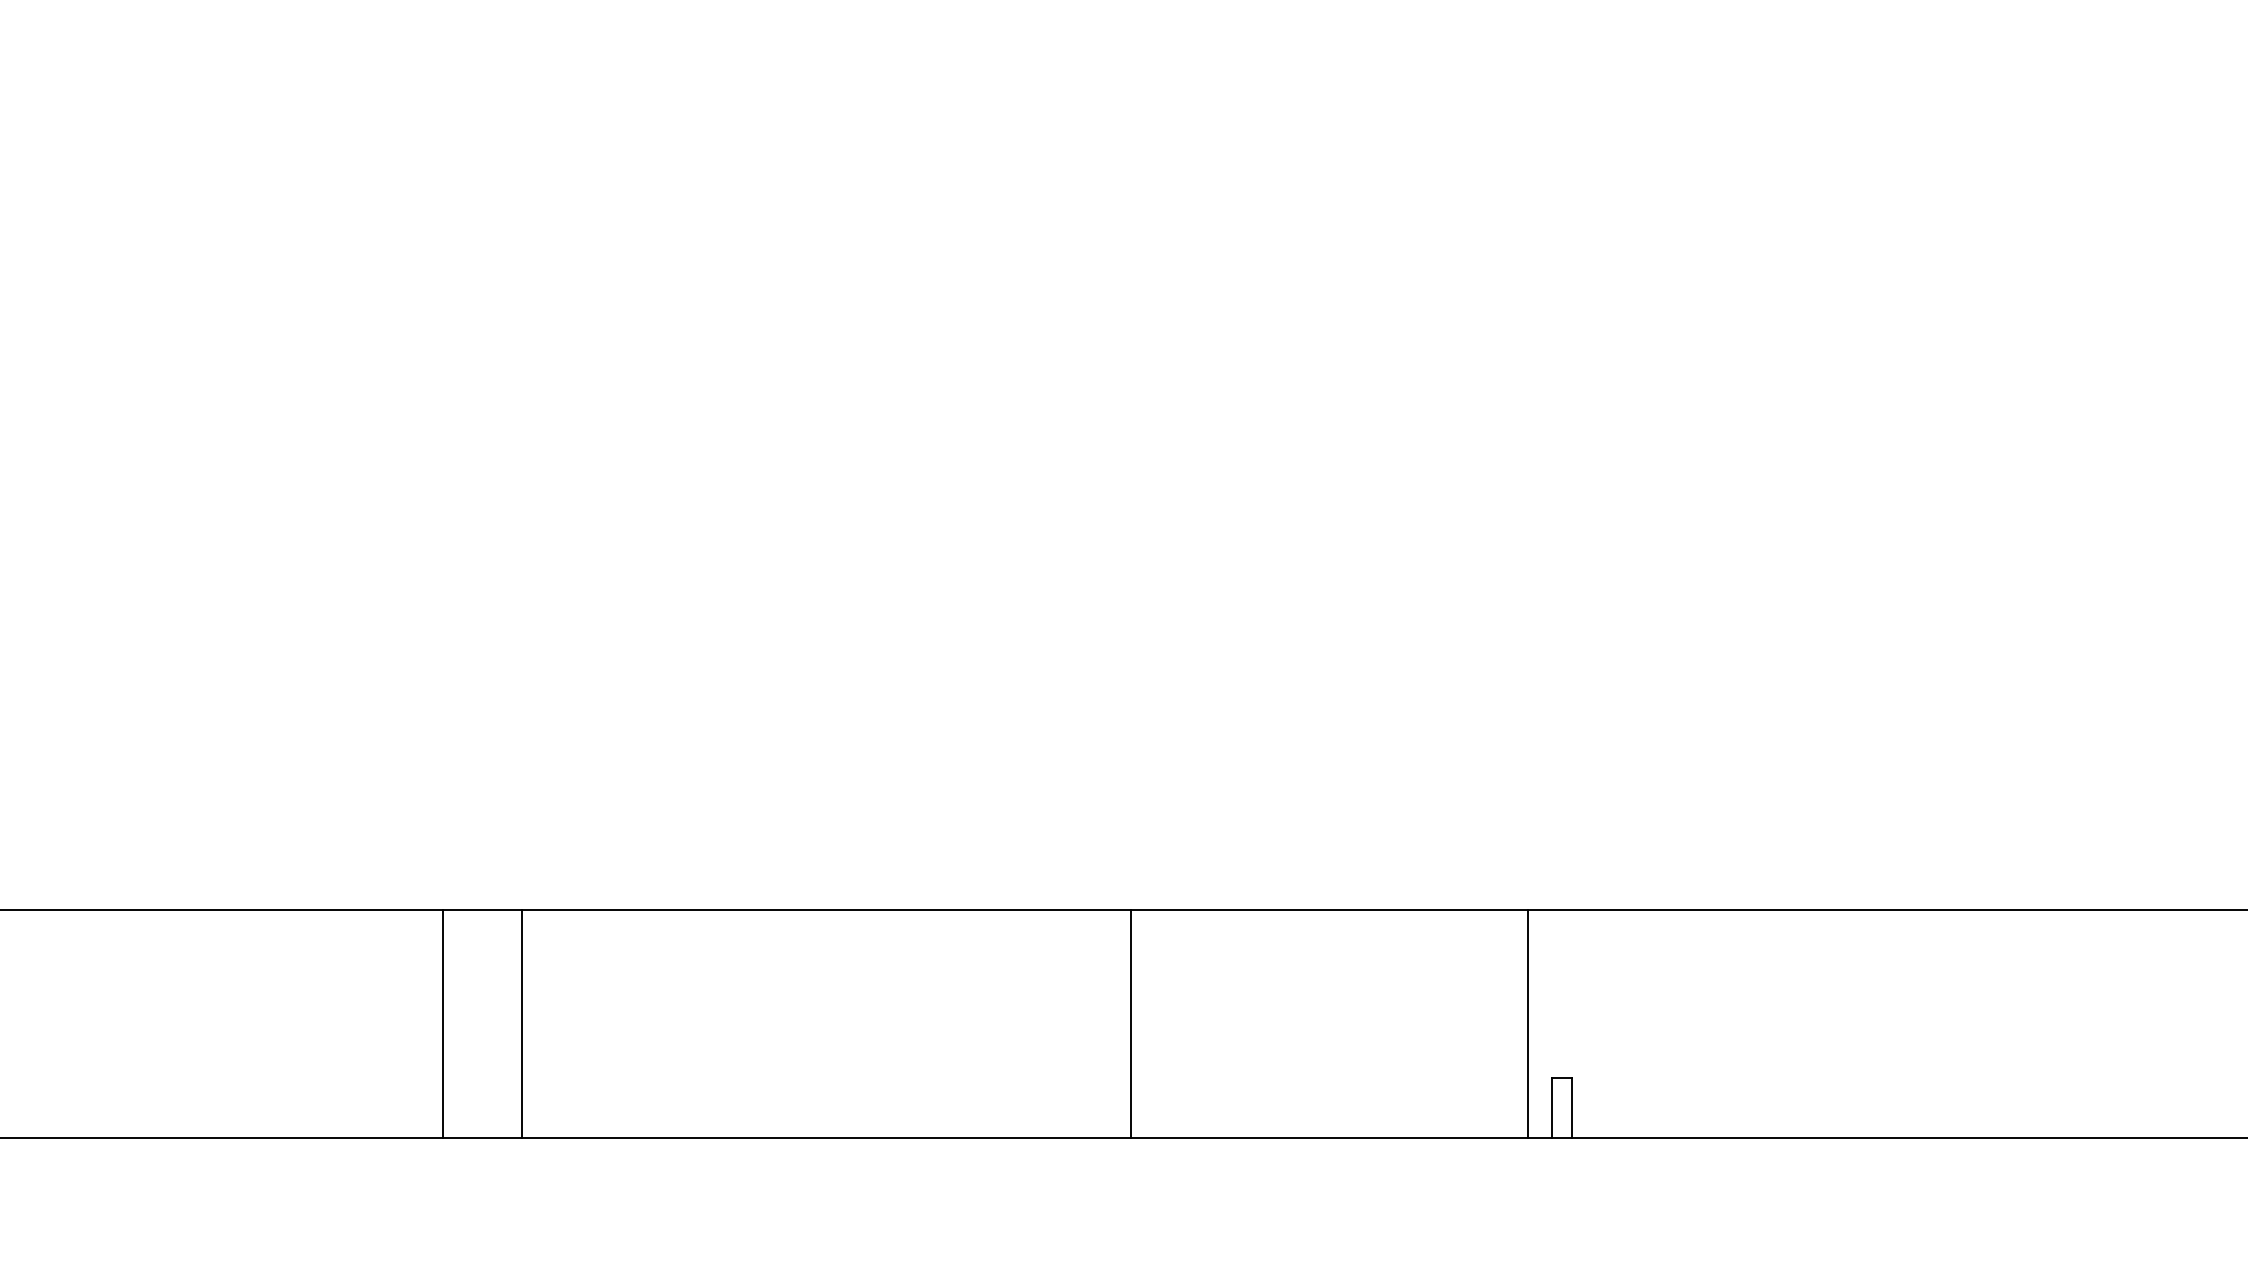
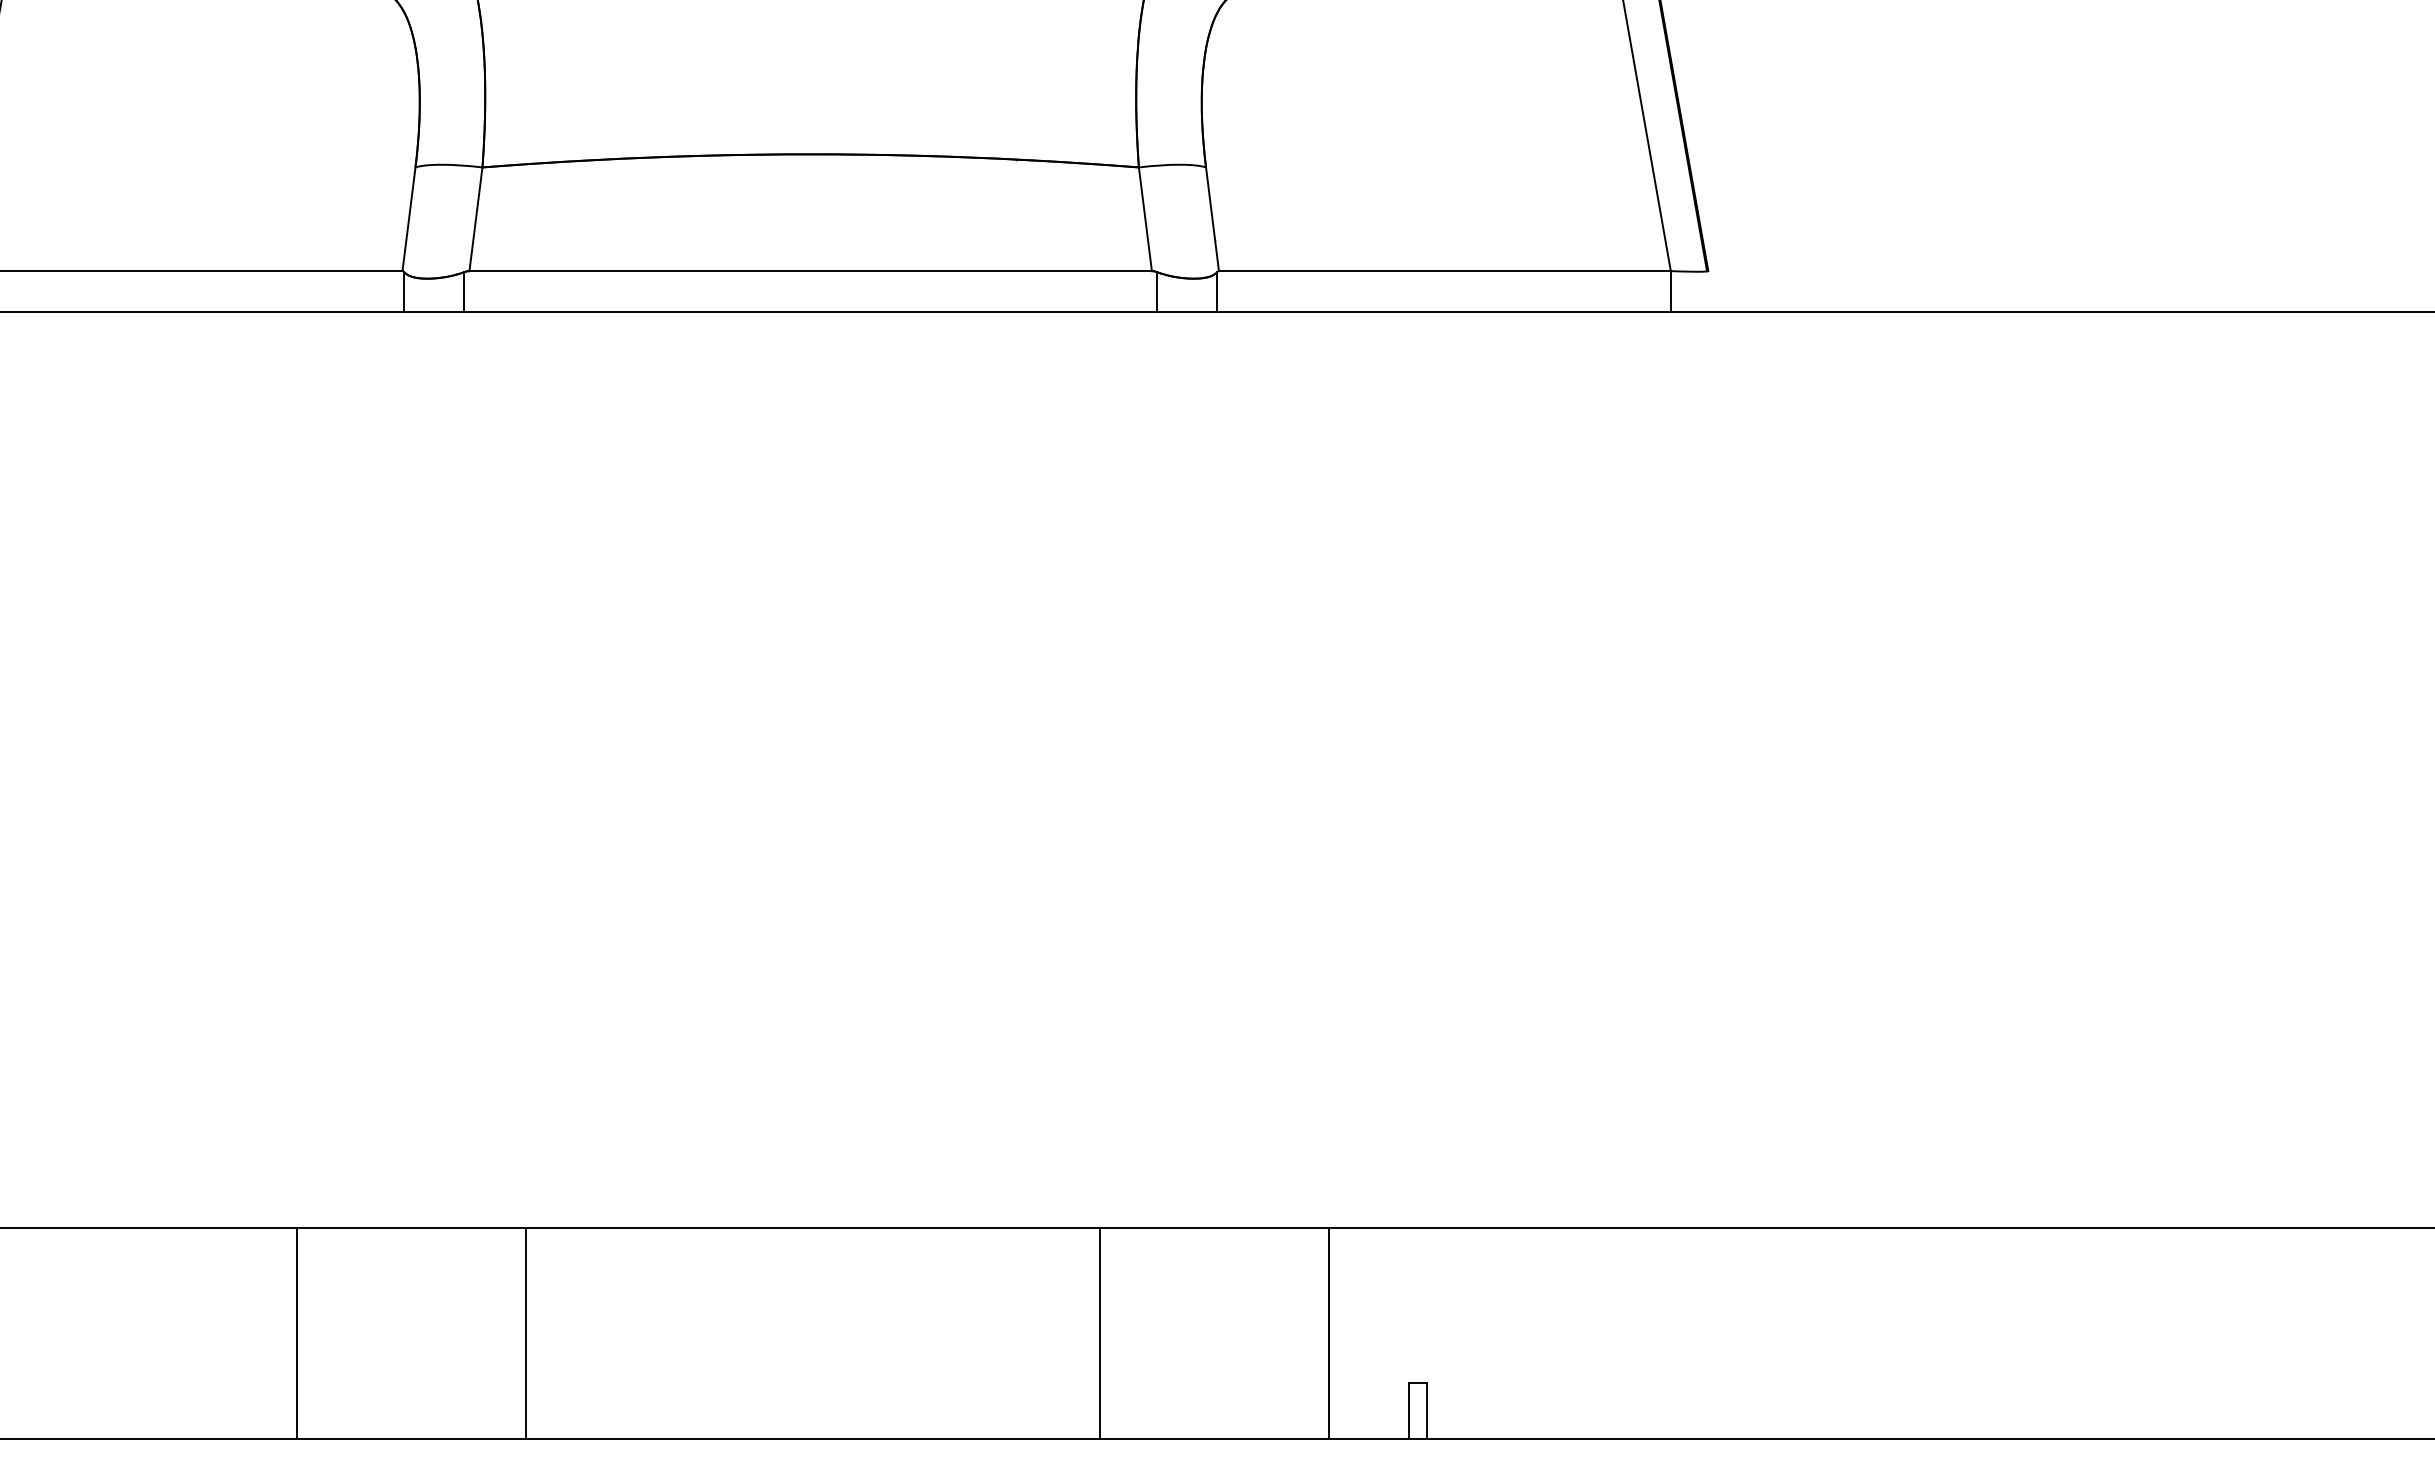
line: (442, 1024) -> (297, 1333), moved
line: (521, 1024) -> (526, 1333), moved
line: (1130, 1024) -> (1099, 1333), moved
line: (1527, 1024) -> (1328, 1333), moved

